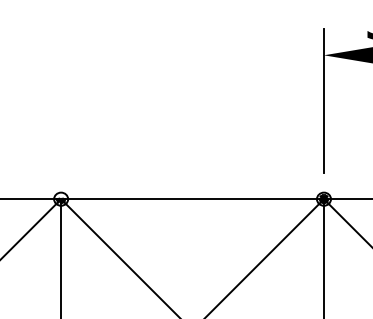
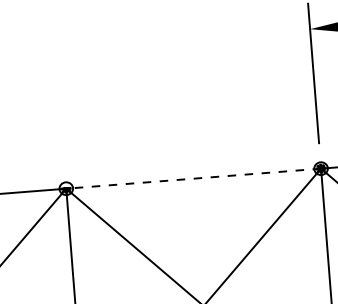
line: (192, 199) -> (193, 178), solid -> dashed

